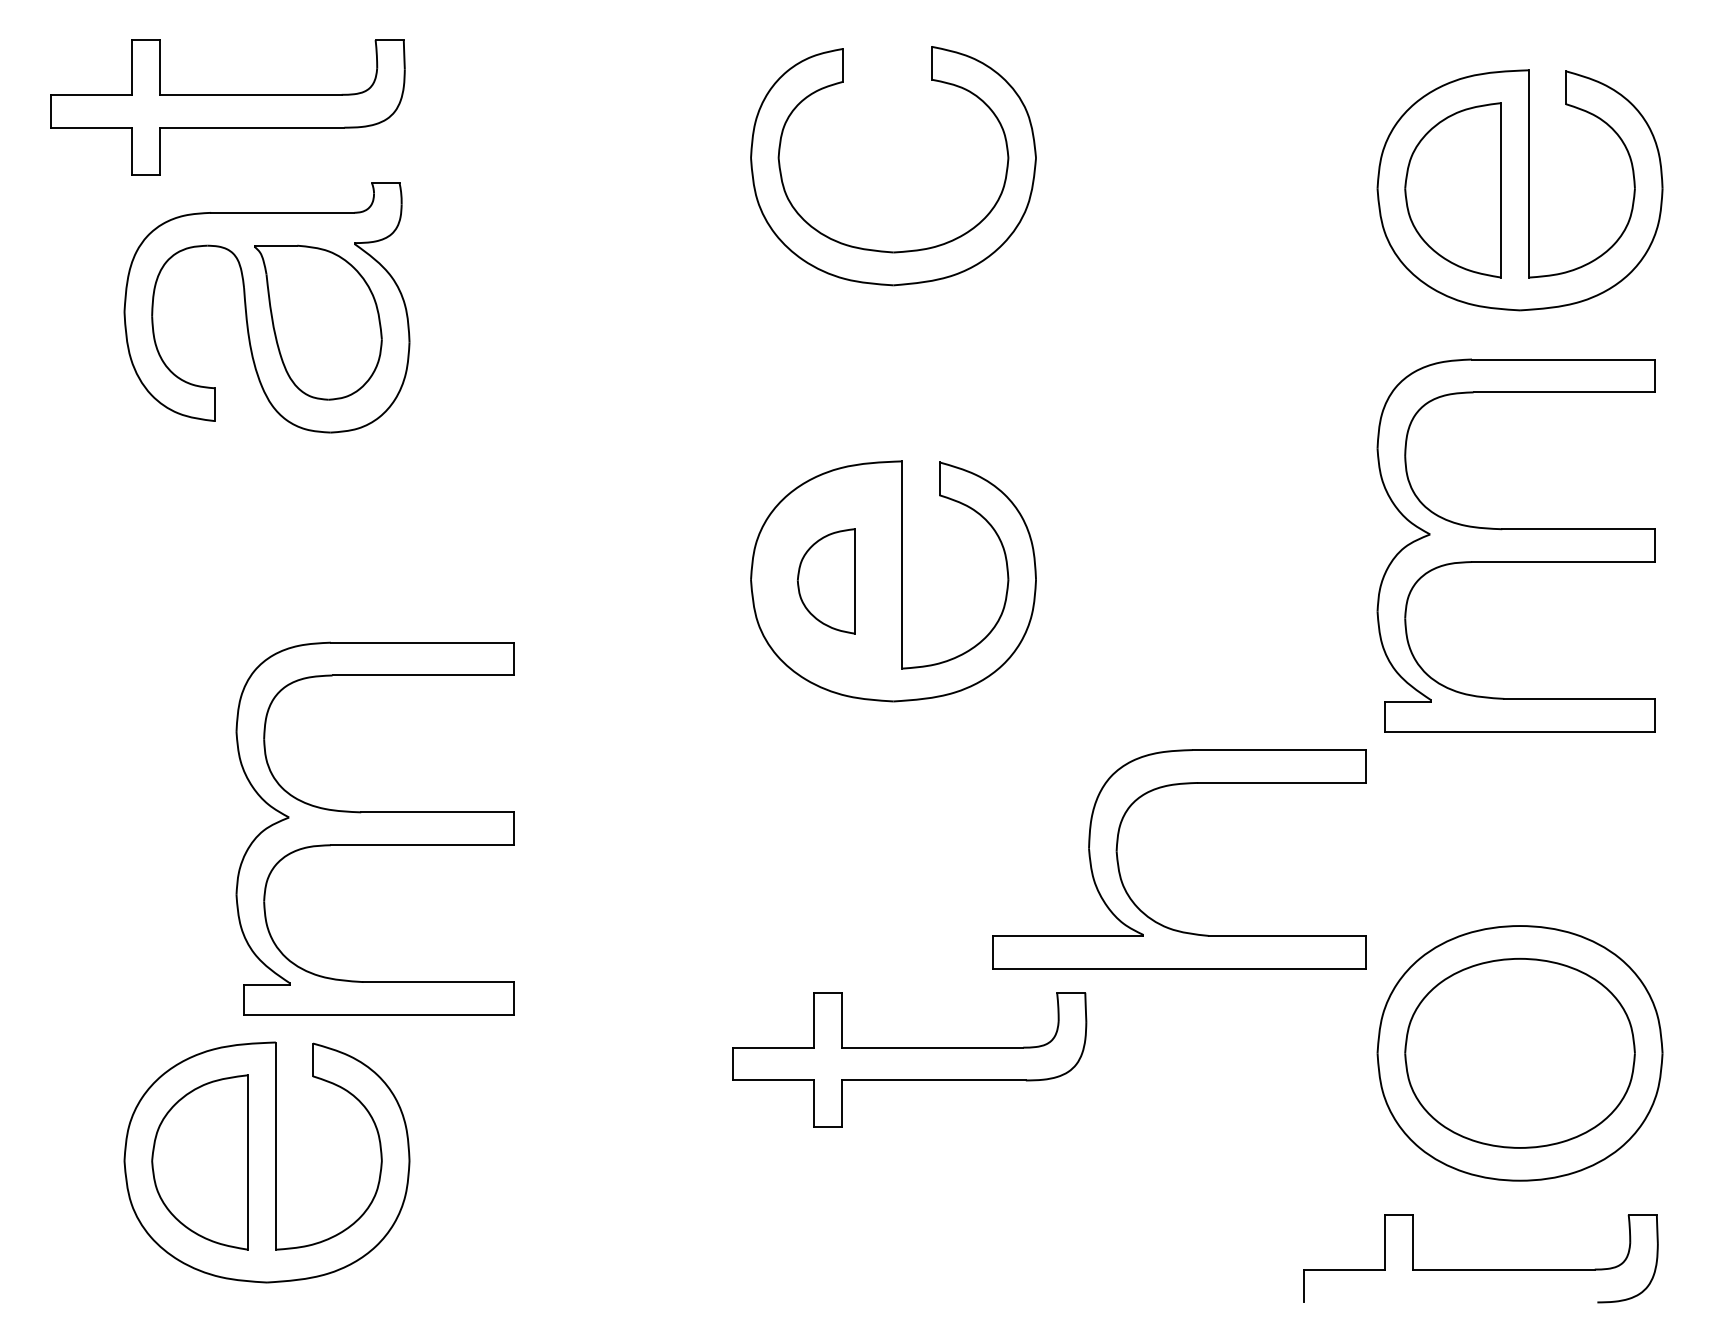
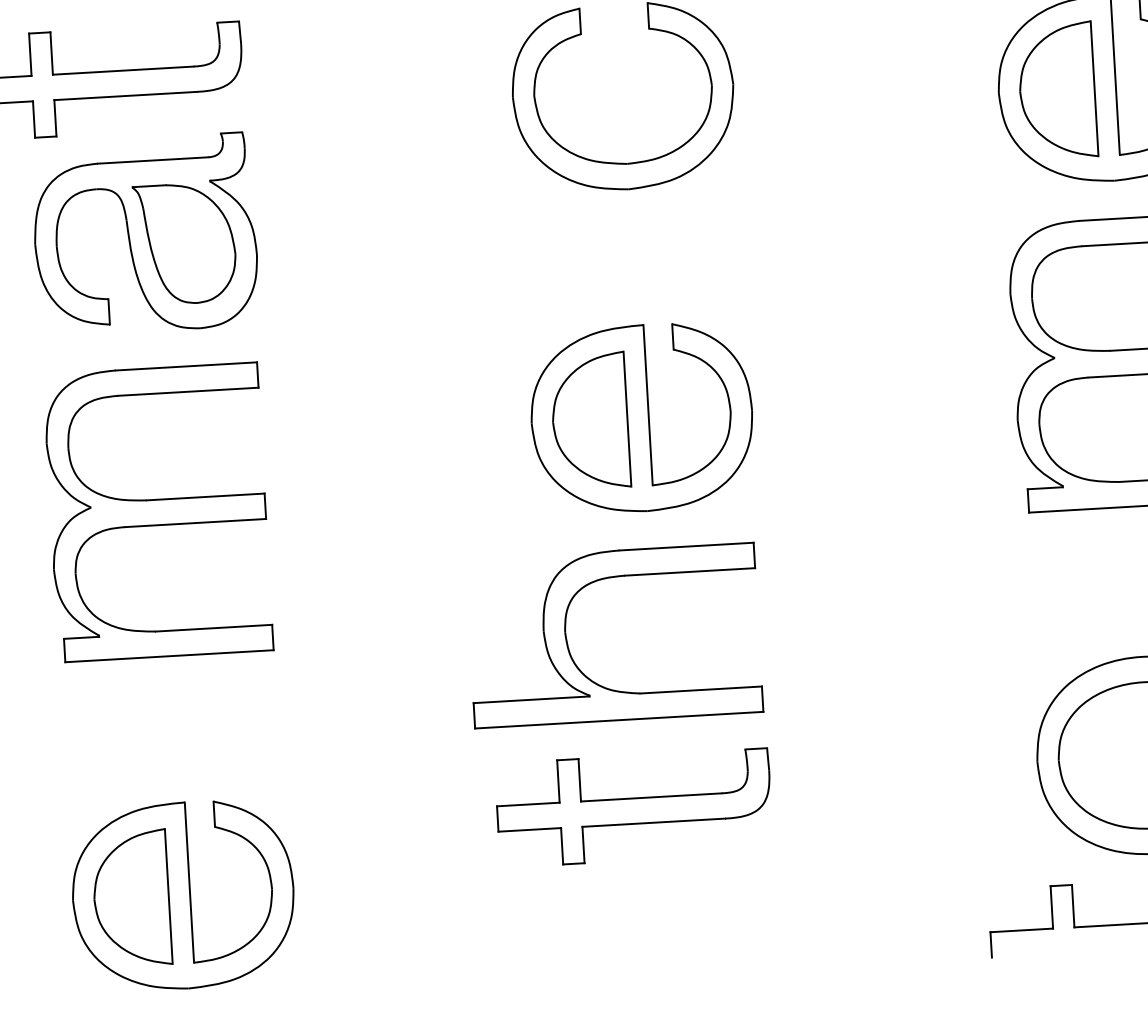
part: (826, 581) -> (590, 421), size x1.67
part: (374, 828) -> (157, 512), moved
part: (1120, 871) -> (569, 647), moved
part: (909, 1059) -> (634, 807), moved

